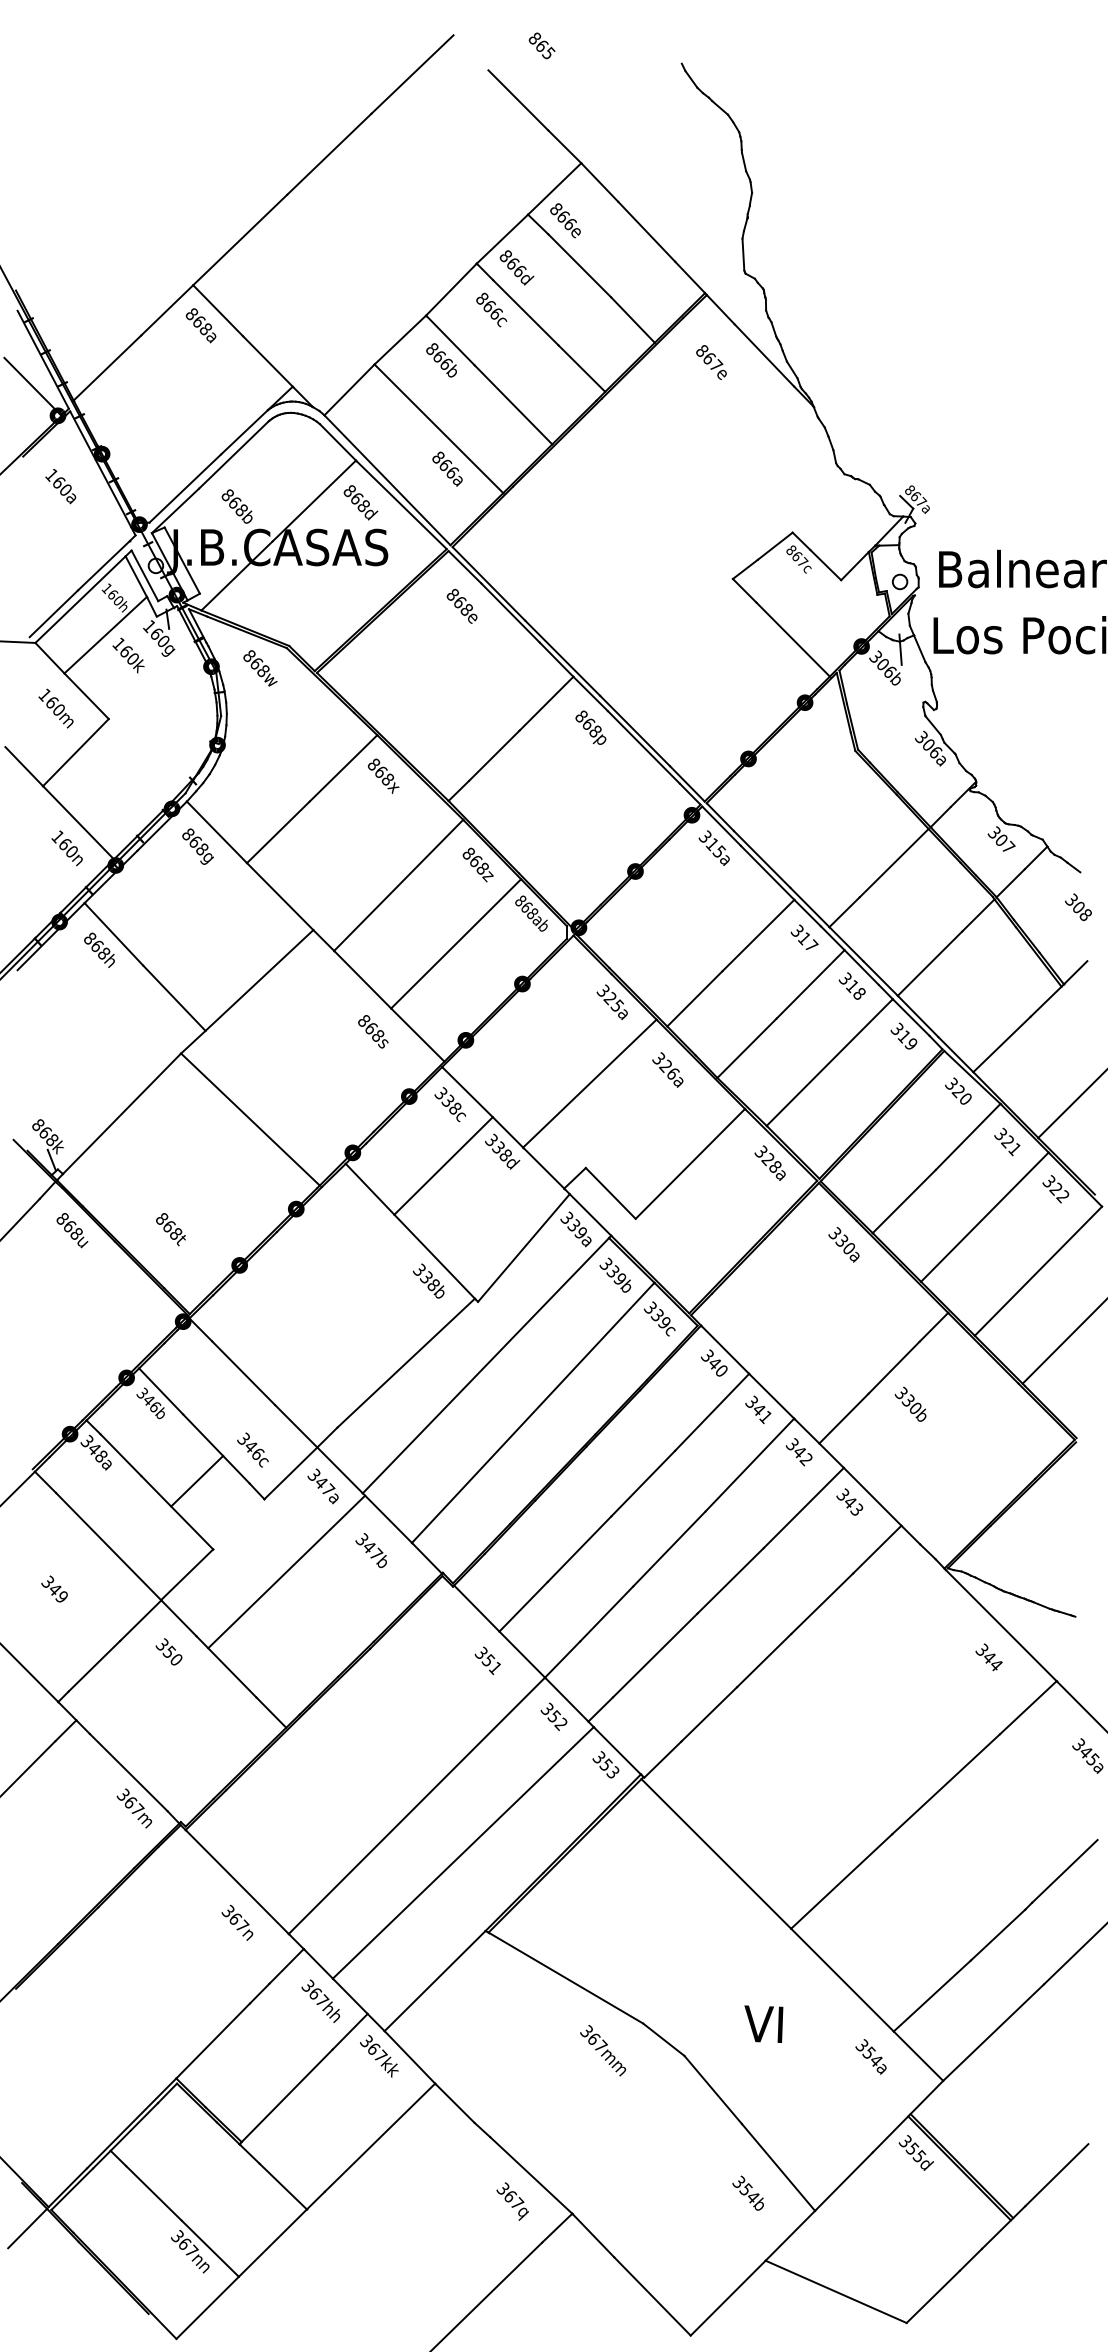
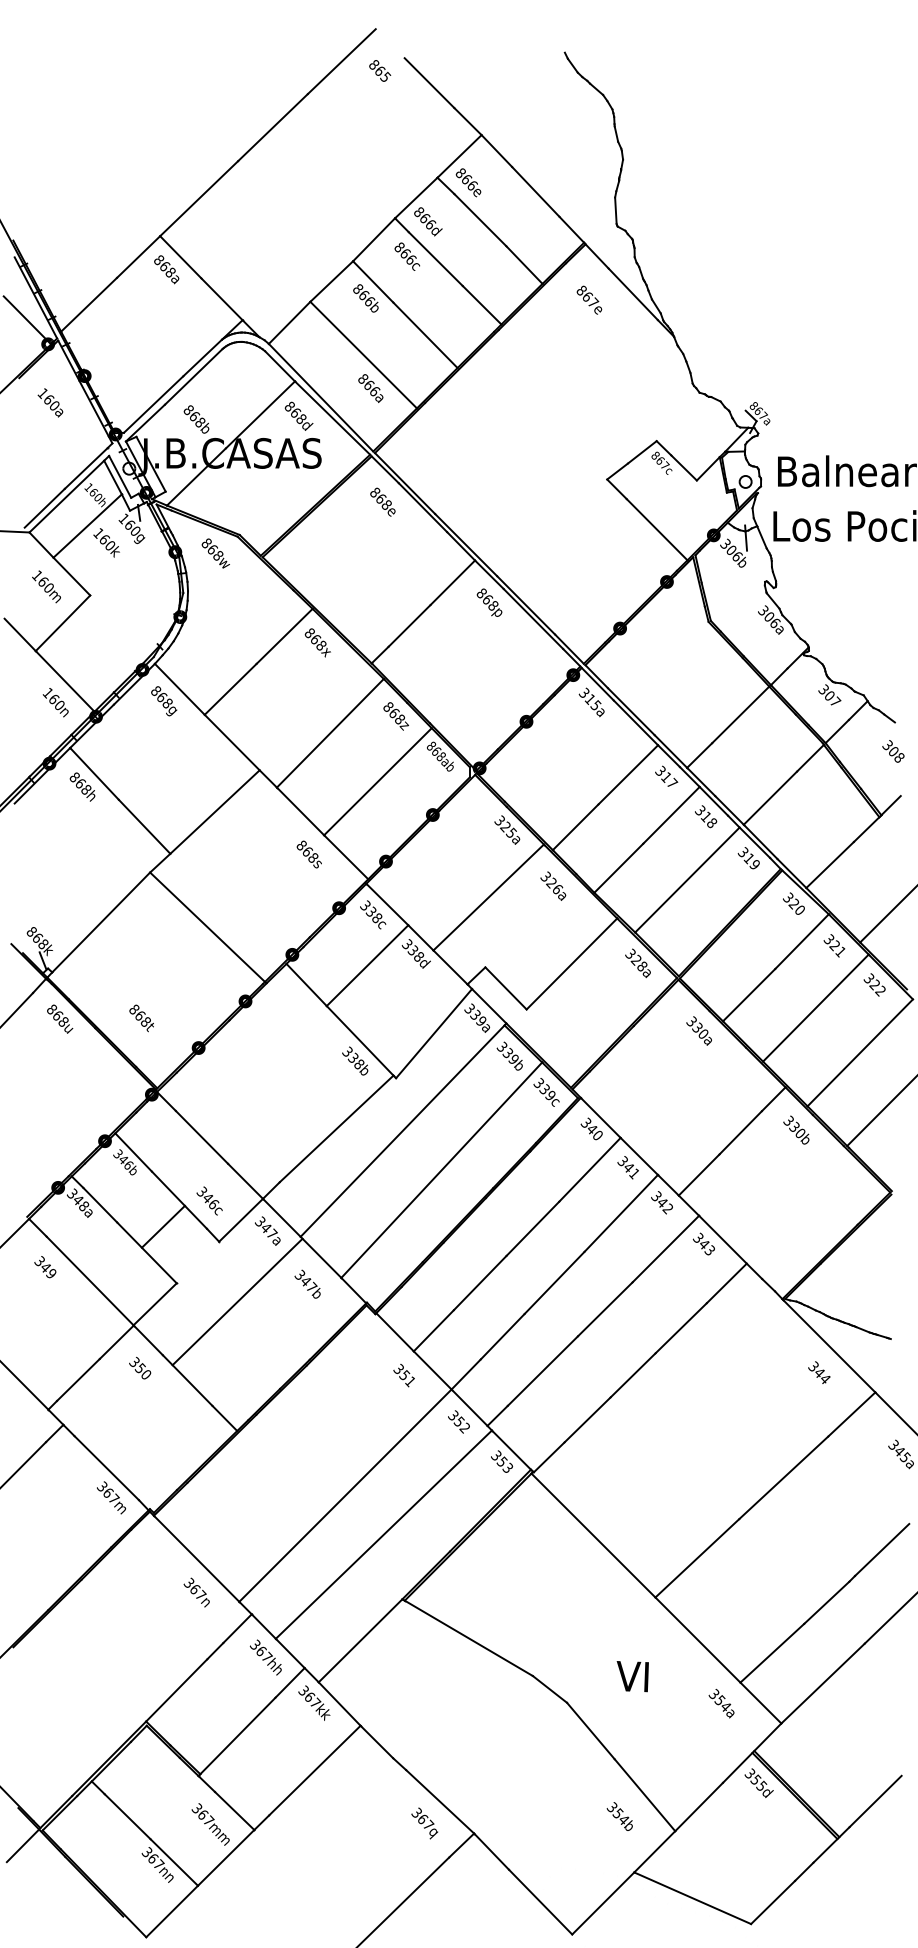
text: (542, 45) -> (380, 70), moved
text: (910, 1403) -> (796, 1129), moved
text: (54, 1589) -> (45, 1267), moved
text: (602, 2050) -> (210, 1824), moved

